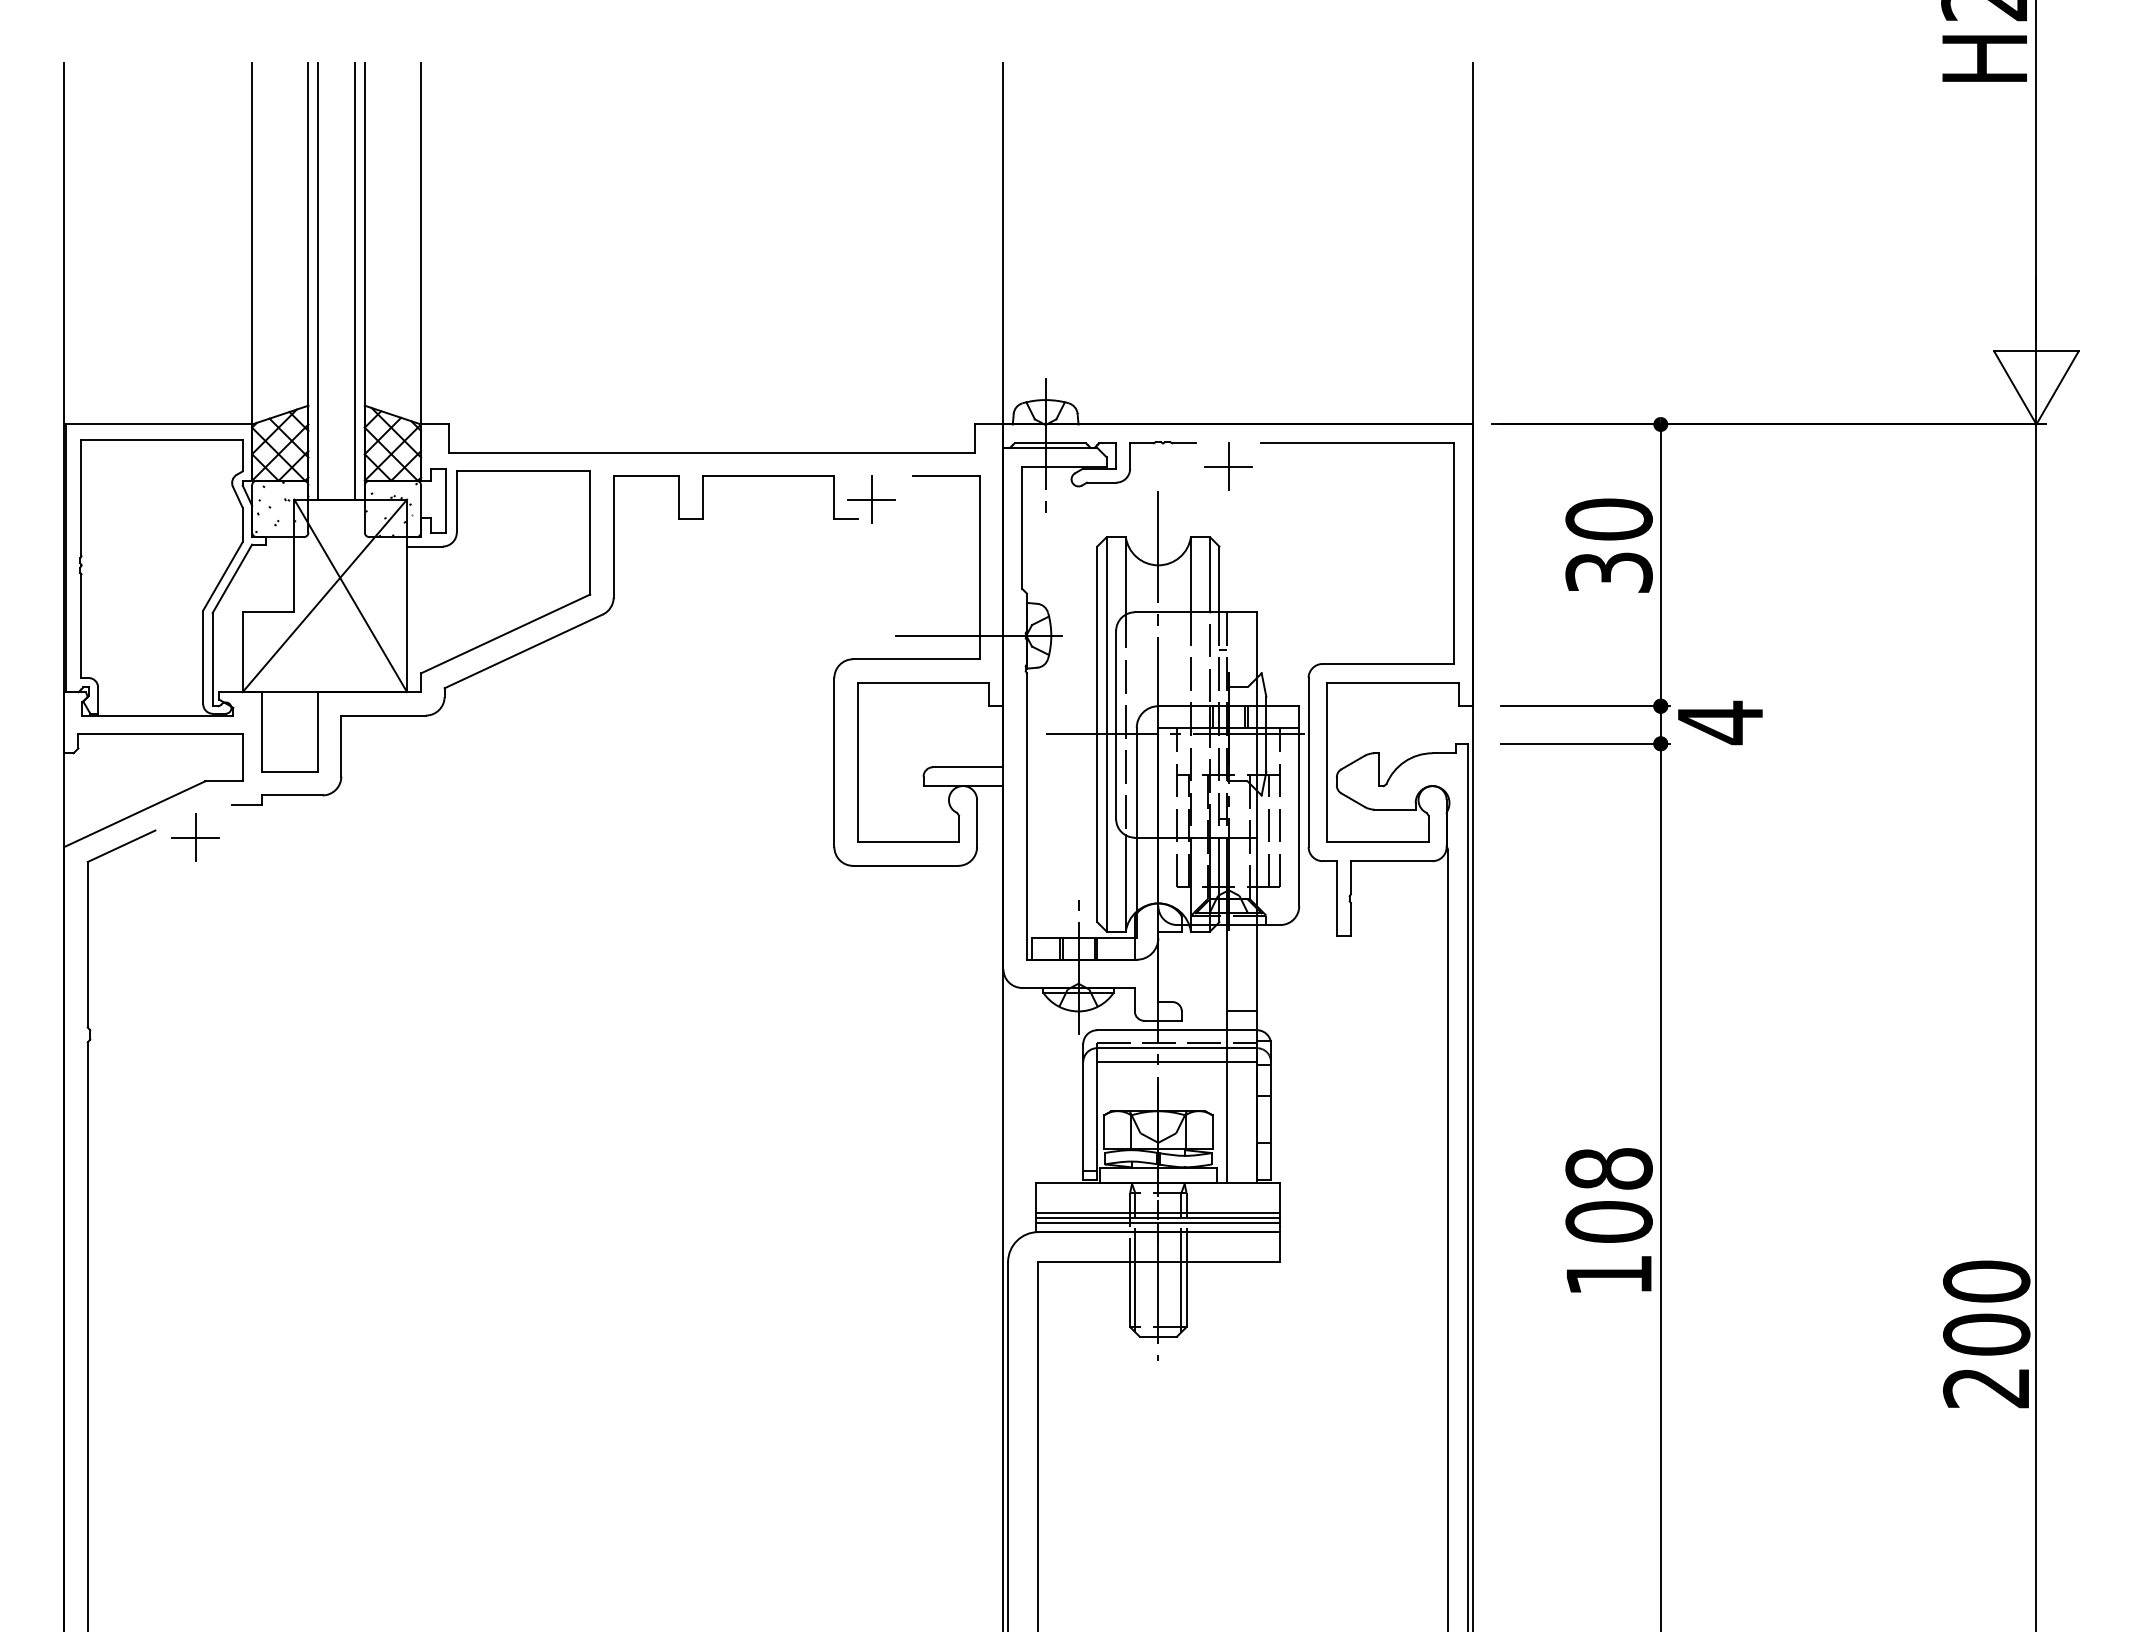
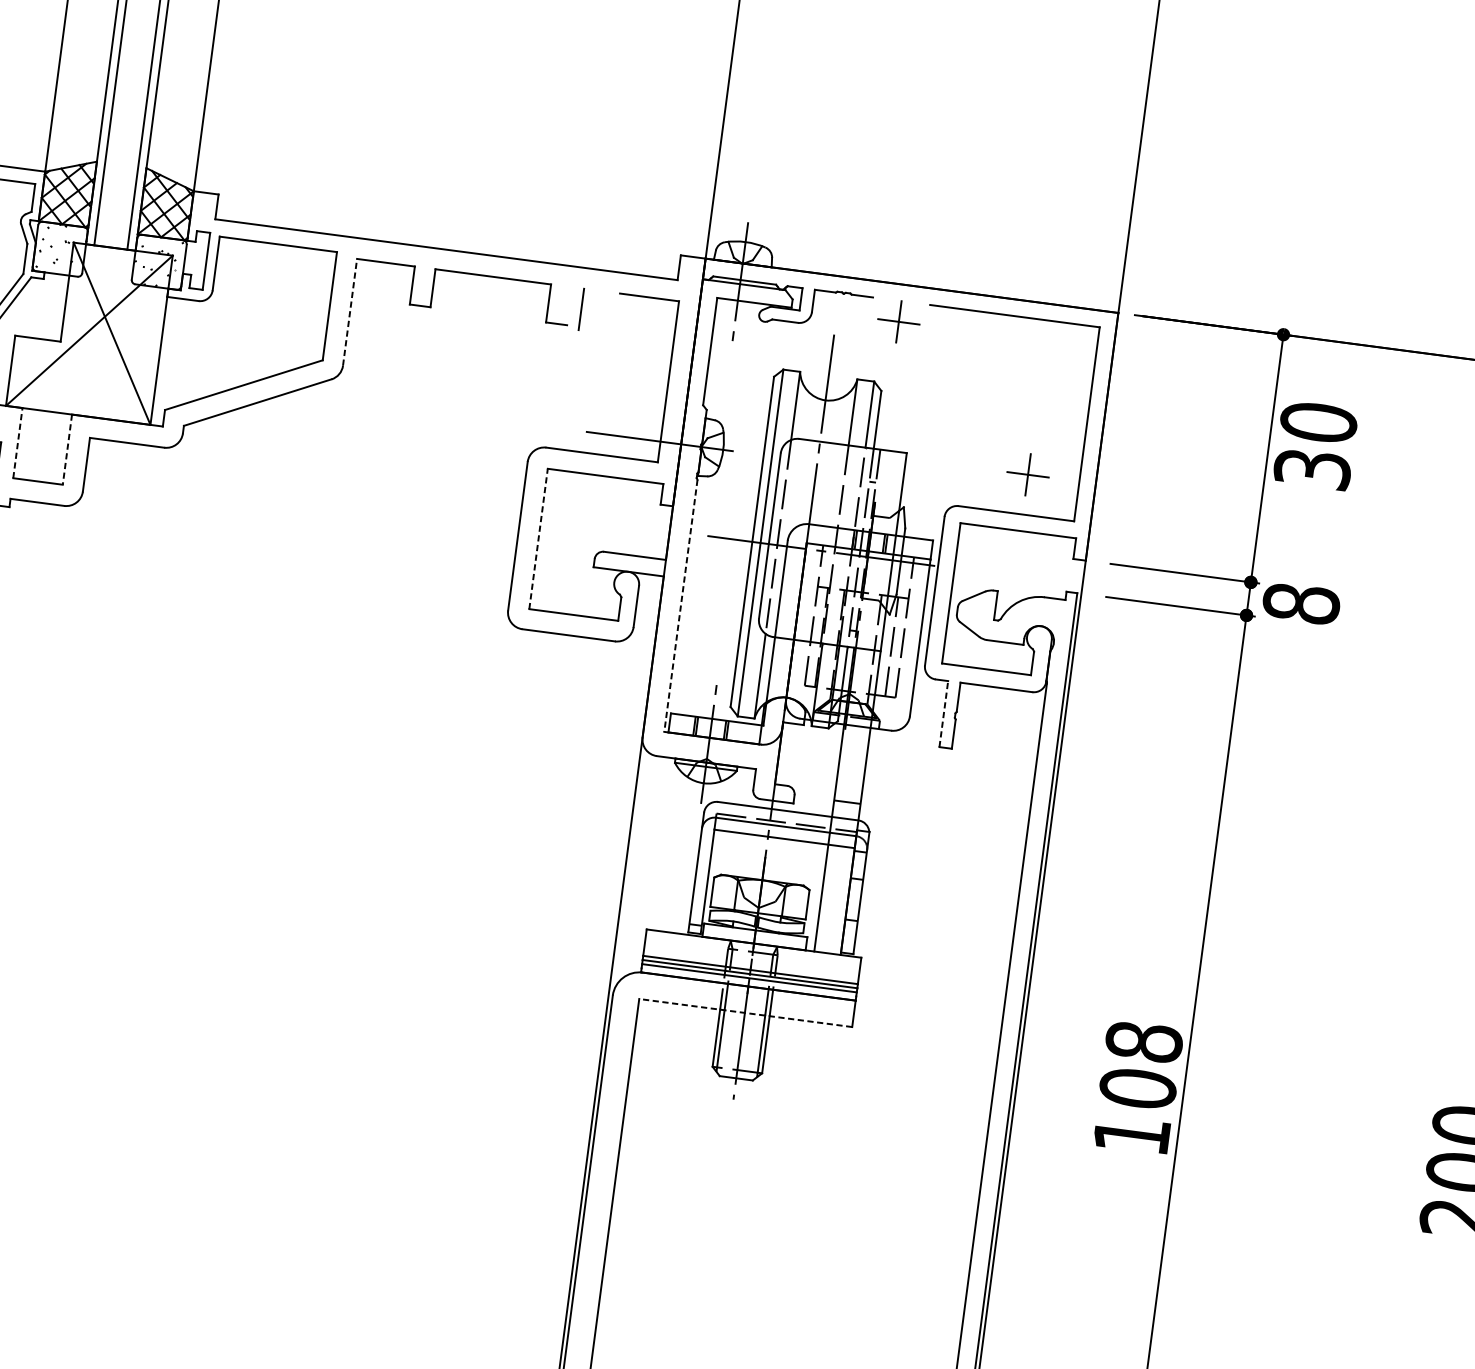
line: (871, 499) -> (581, 309), removed
line: (613, 536) -> (349, 311), solid -> dashed
text: (1608, 545) -> (1315, 445), moved
part: (1395, 618) -> (1027, 474), added
text: (1720, 722) -> (1301, 603), 4 -> 8
line: (261, 732) -> (17, 443), solid -> dashed
line: (317, 732) -> (67, 450), solid -> dashed
line: (857, 762) -> (538, 538), solid -> dashed
line: (1026, 816) -> (680, 605), solid -> dashed
line: (1336, 898) -> (943, 713), solid -> dashed
text: (1608, 1220) -> (1137, 1087), moved
line: (1158, 1262) -> (744, 1013), solid -> dashed

